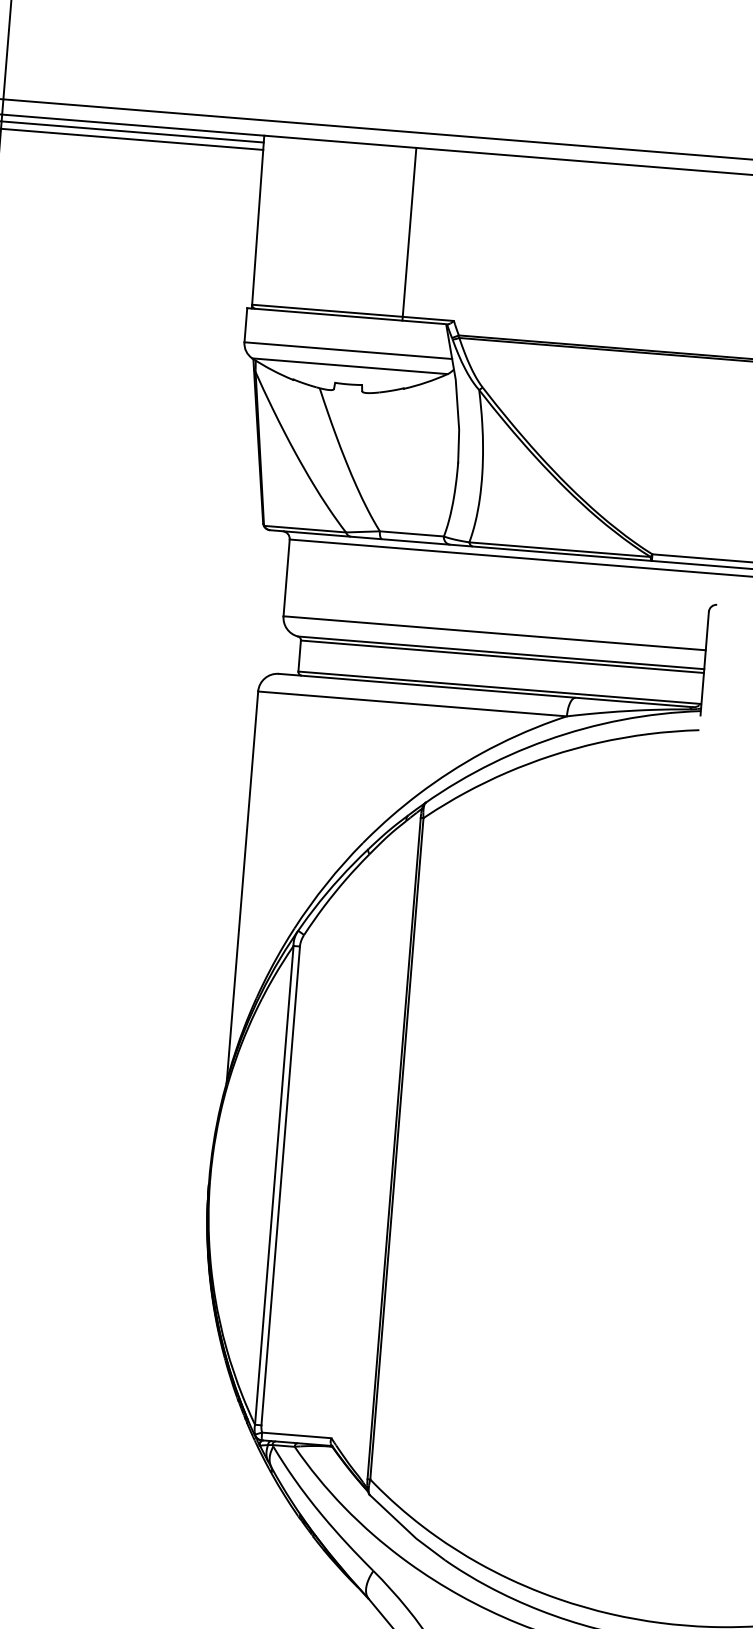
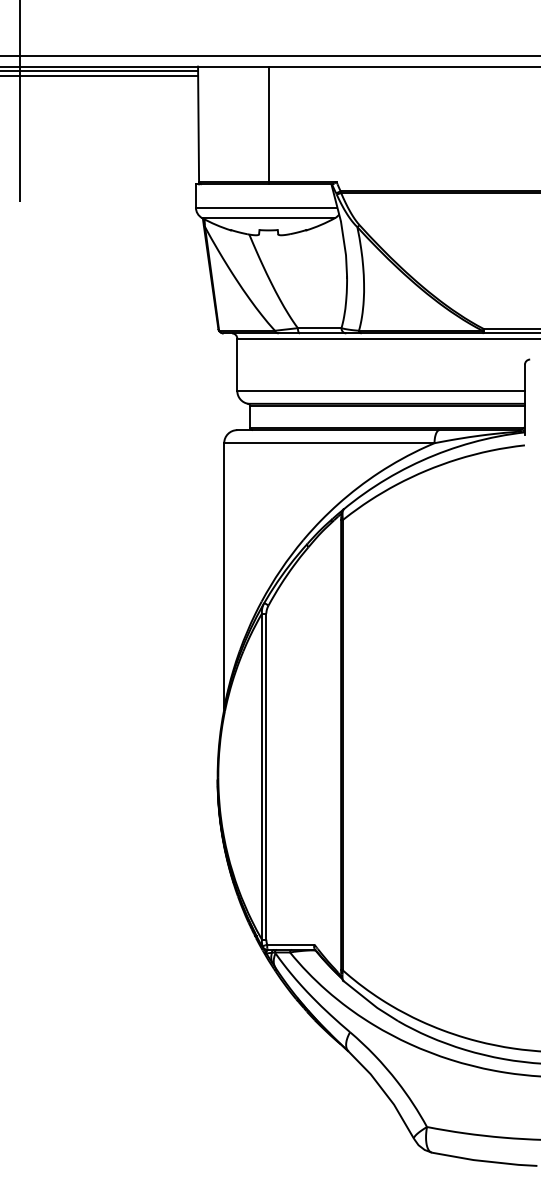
line: (409, 234) -> (268, 125), moved

